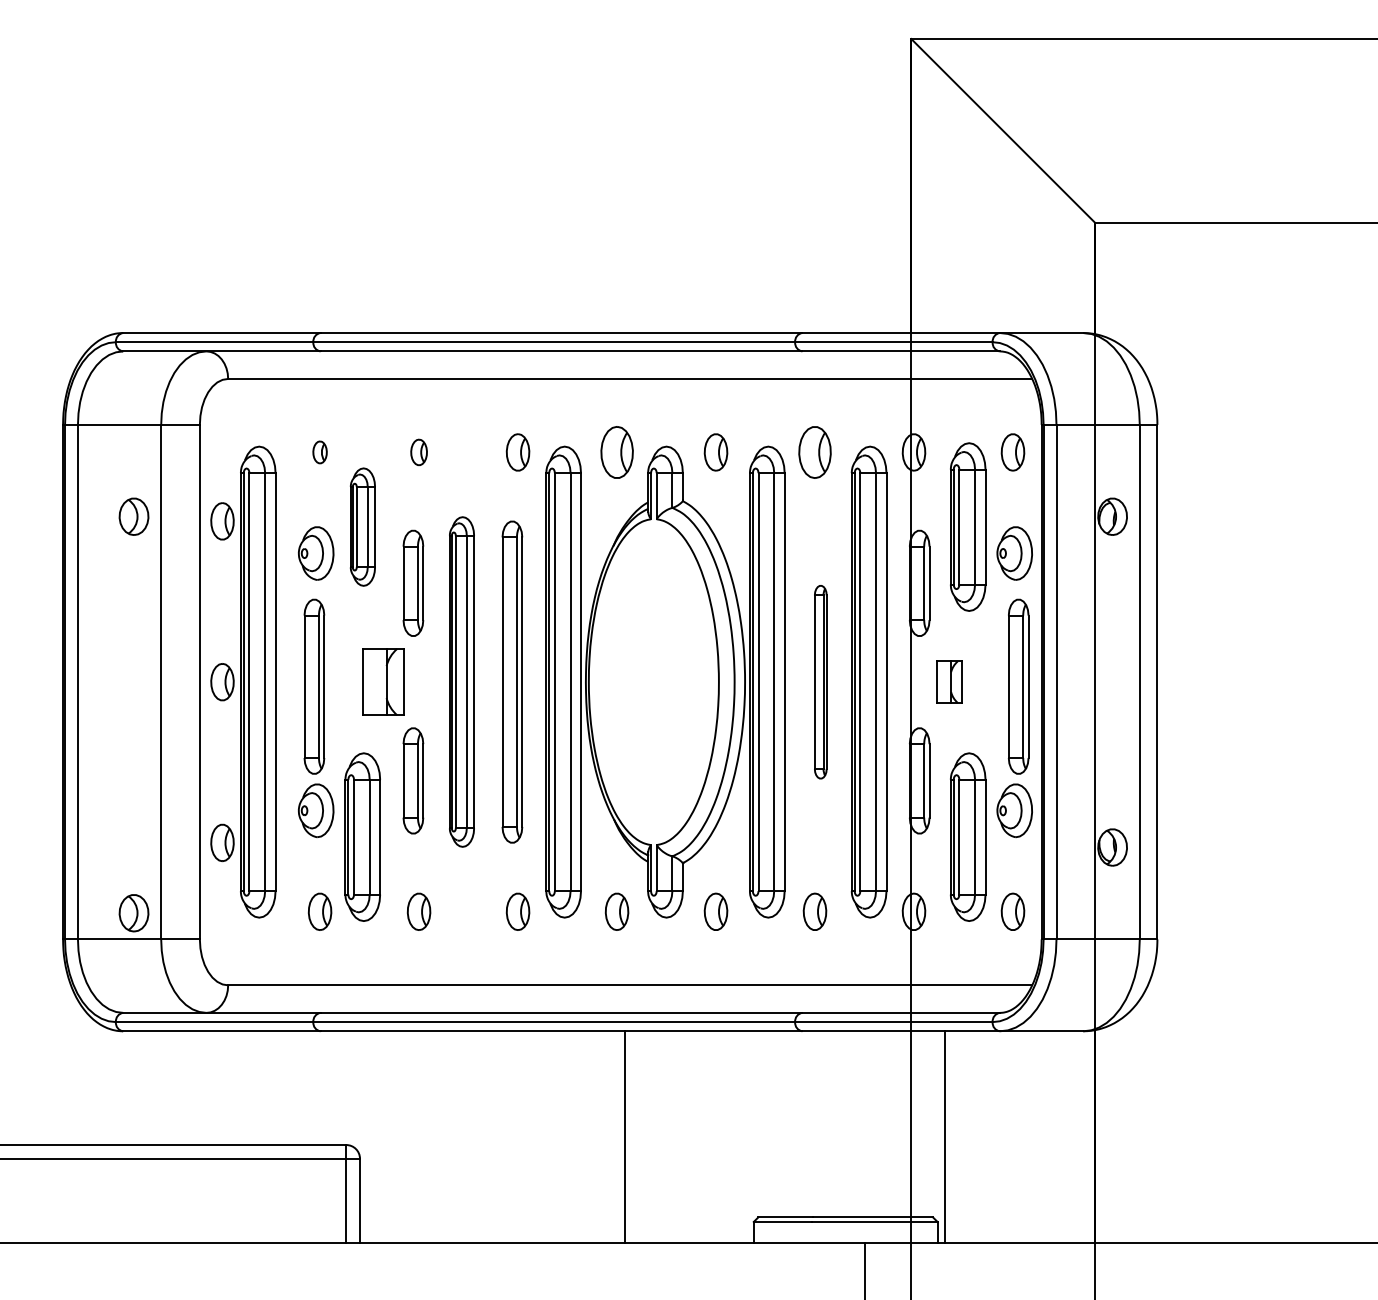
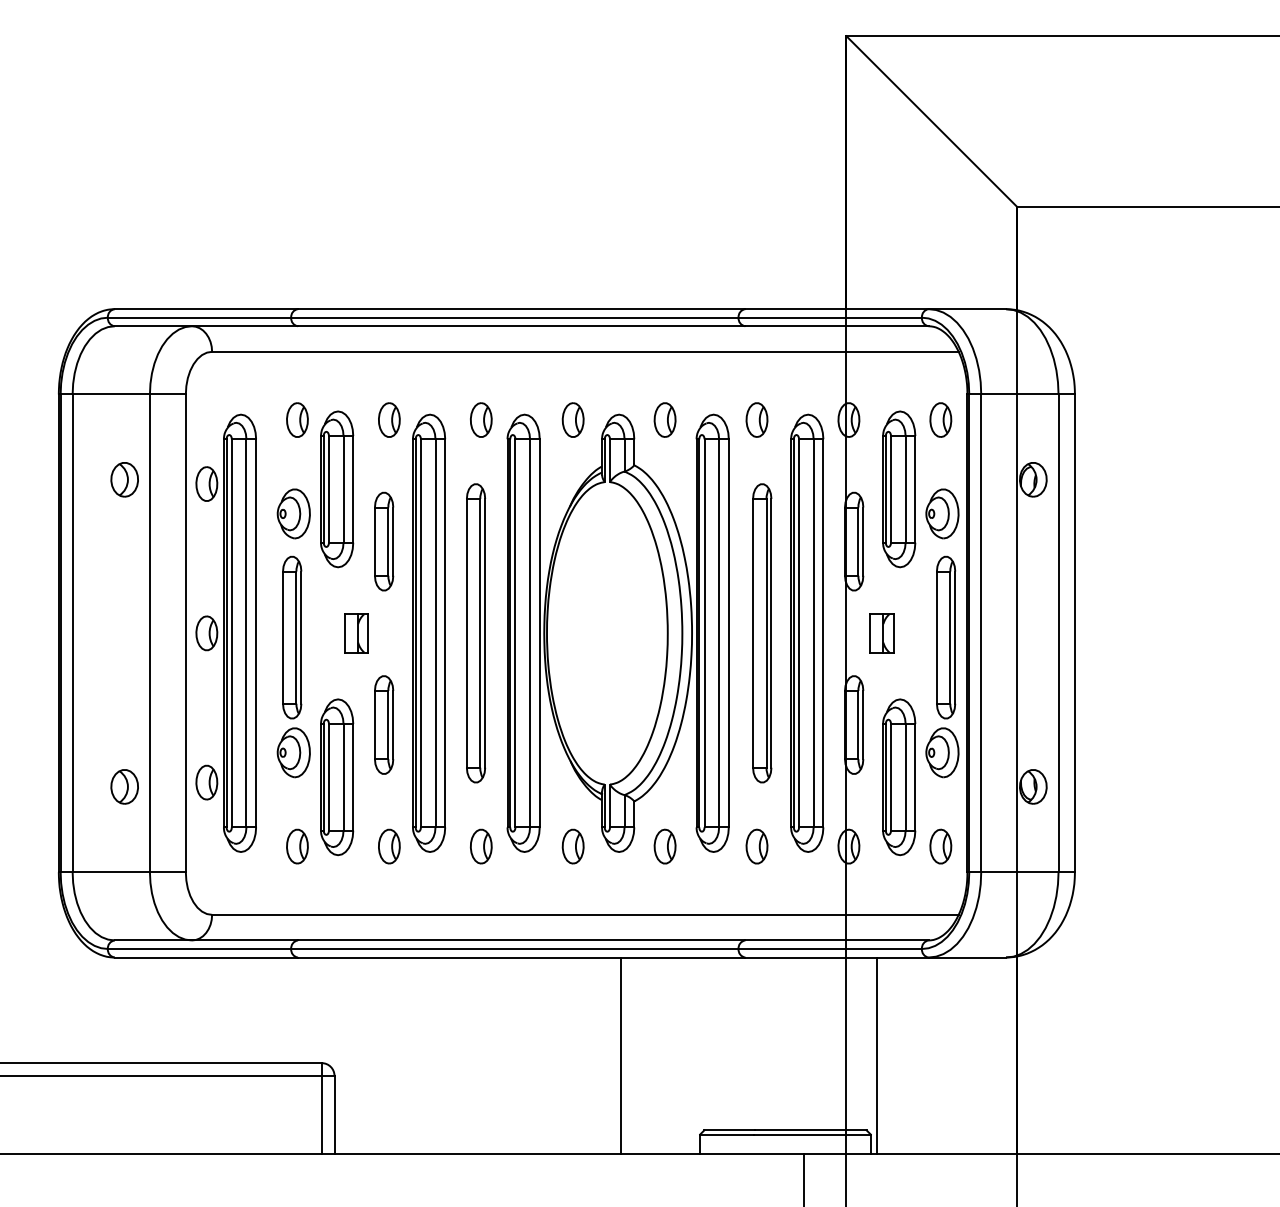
part: (320, 451) -> (297, 419), size x1.67
part: (419, 451) -> (389, 419), size x1.43
part: (616, 451) -> (572, 419), size x0.71
part: (814, 451) -> (756, 419), size x0.71
part: (363, 527) -> (337, 489), size x1.43
part: (462, 681) -> (429, 632), size x1.43
part: (383, 682) -> (356, 633), size x0.62
part: (820, 682) -> (762, 633), size x1.67
part: (133, 912) -> (124, 786), moved
line: (624, 1136) -> (621, 1055), moved

